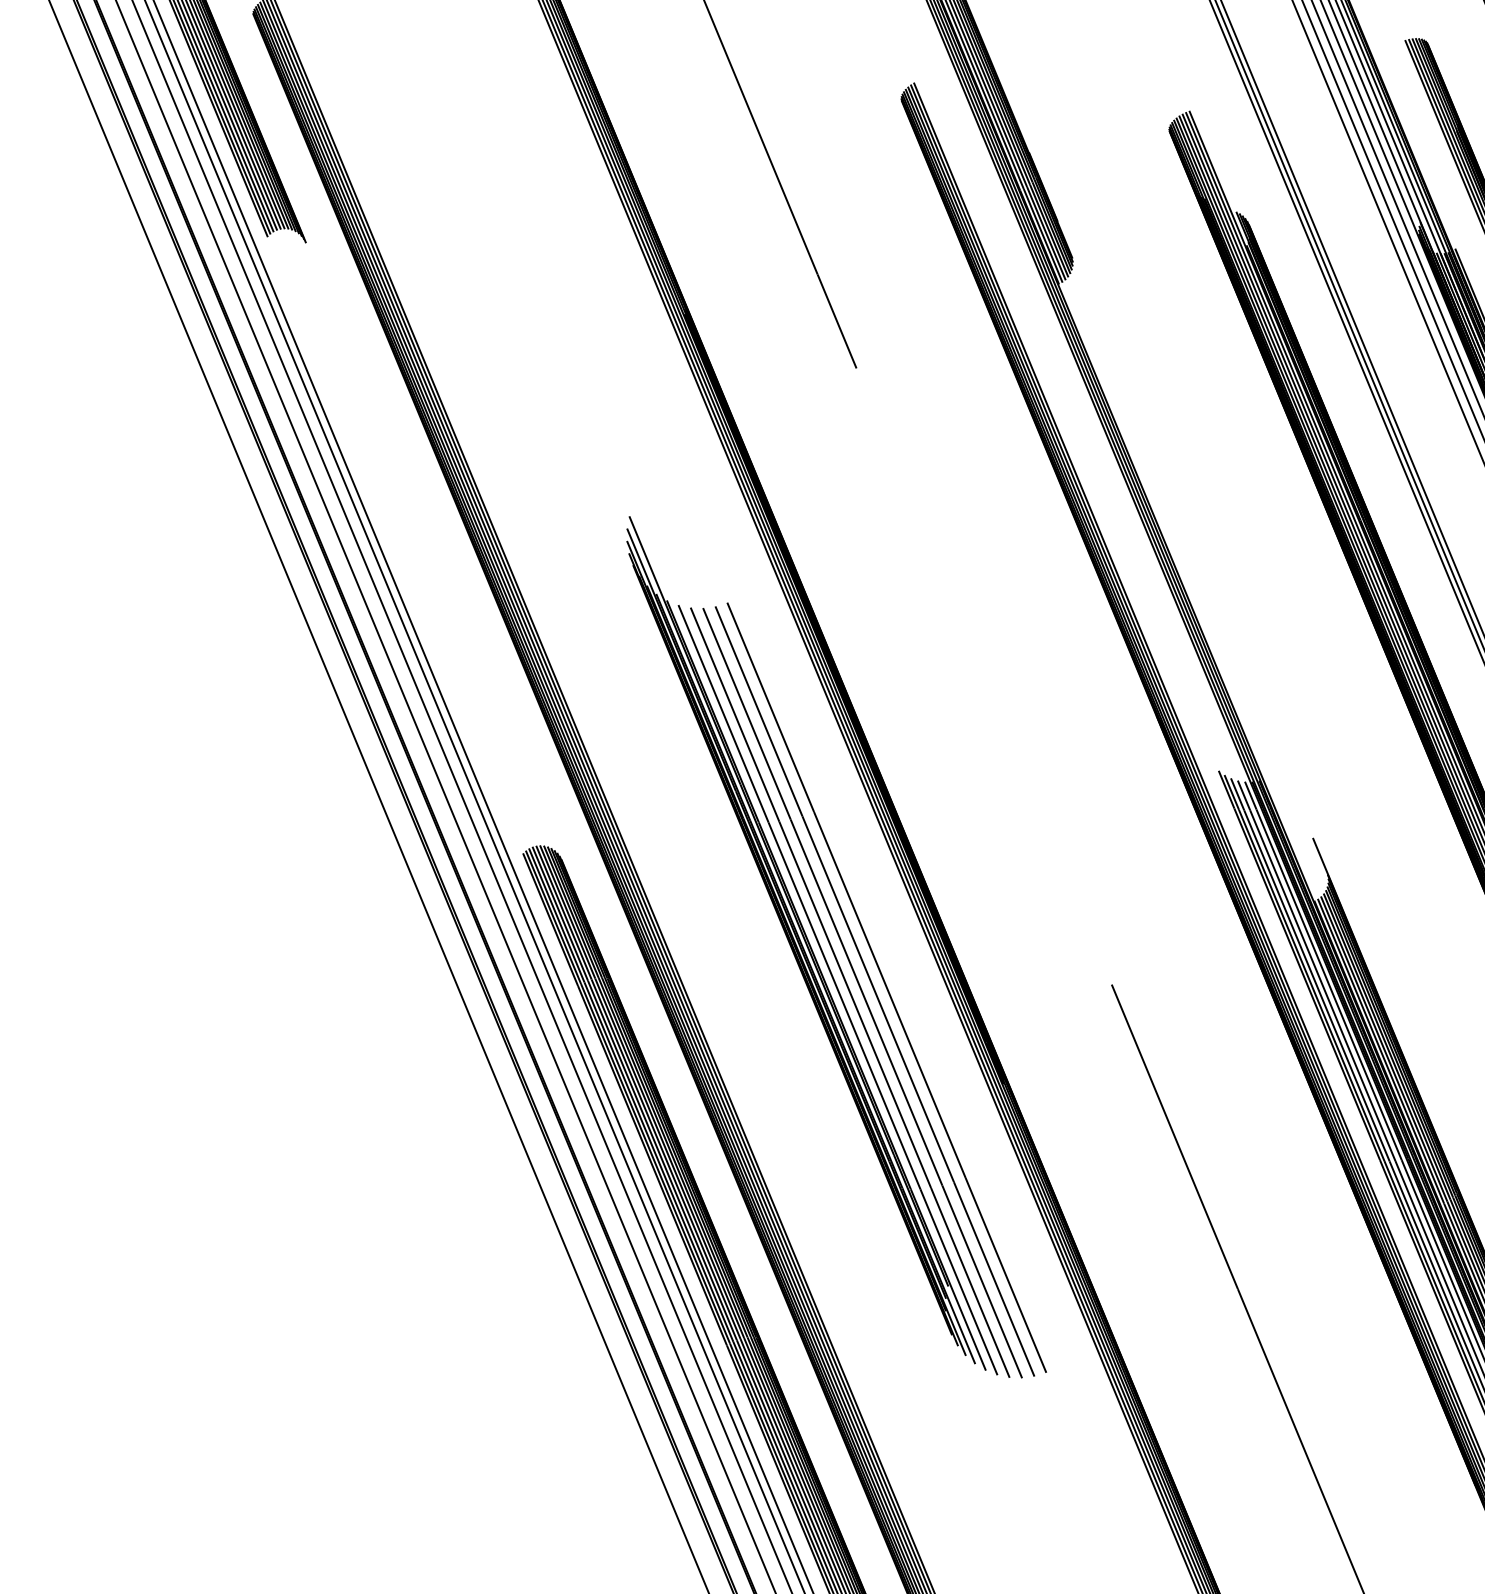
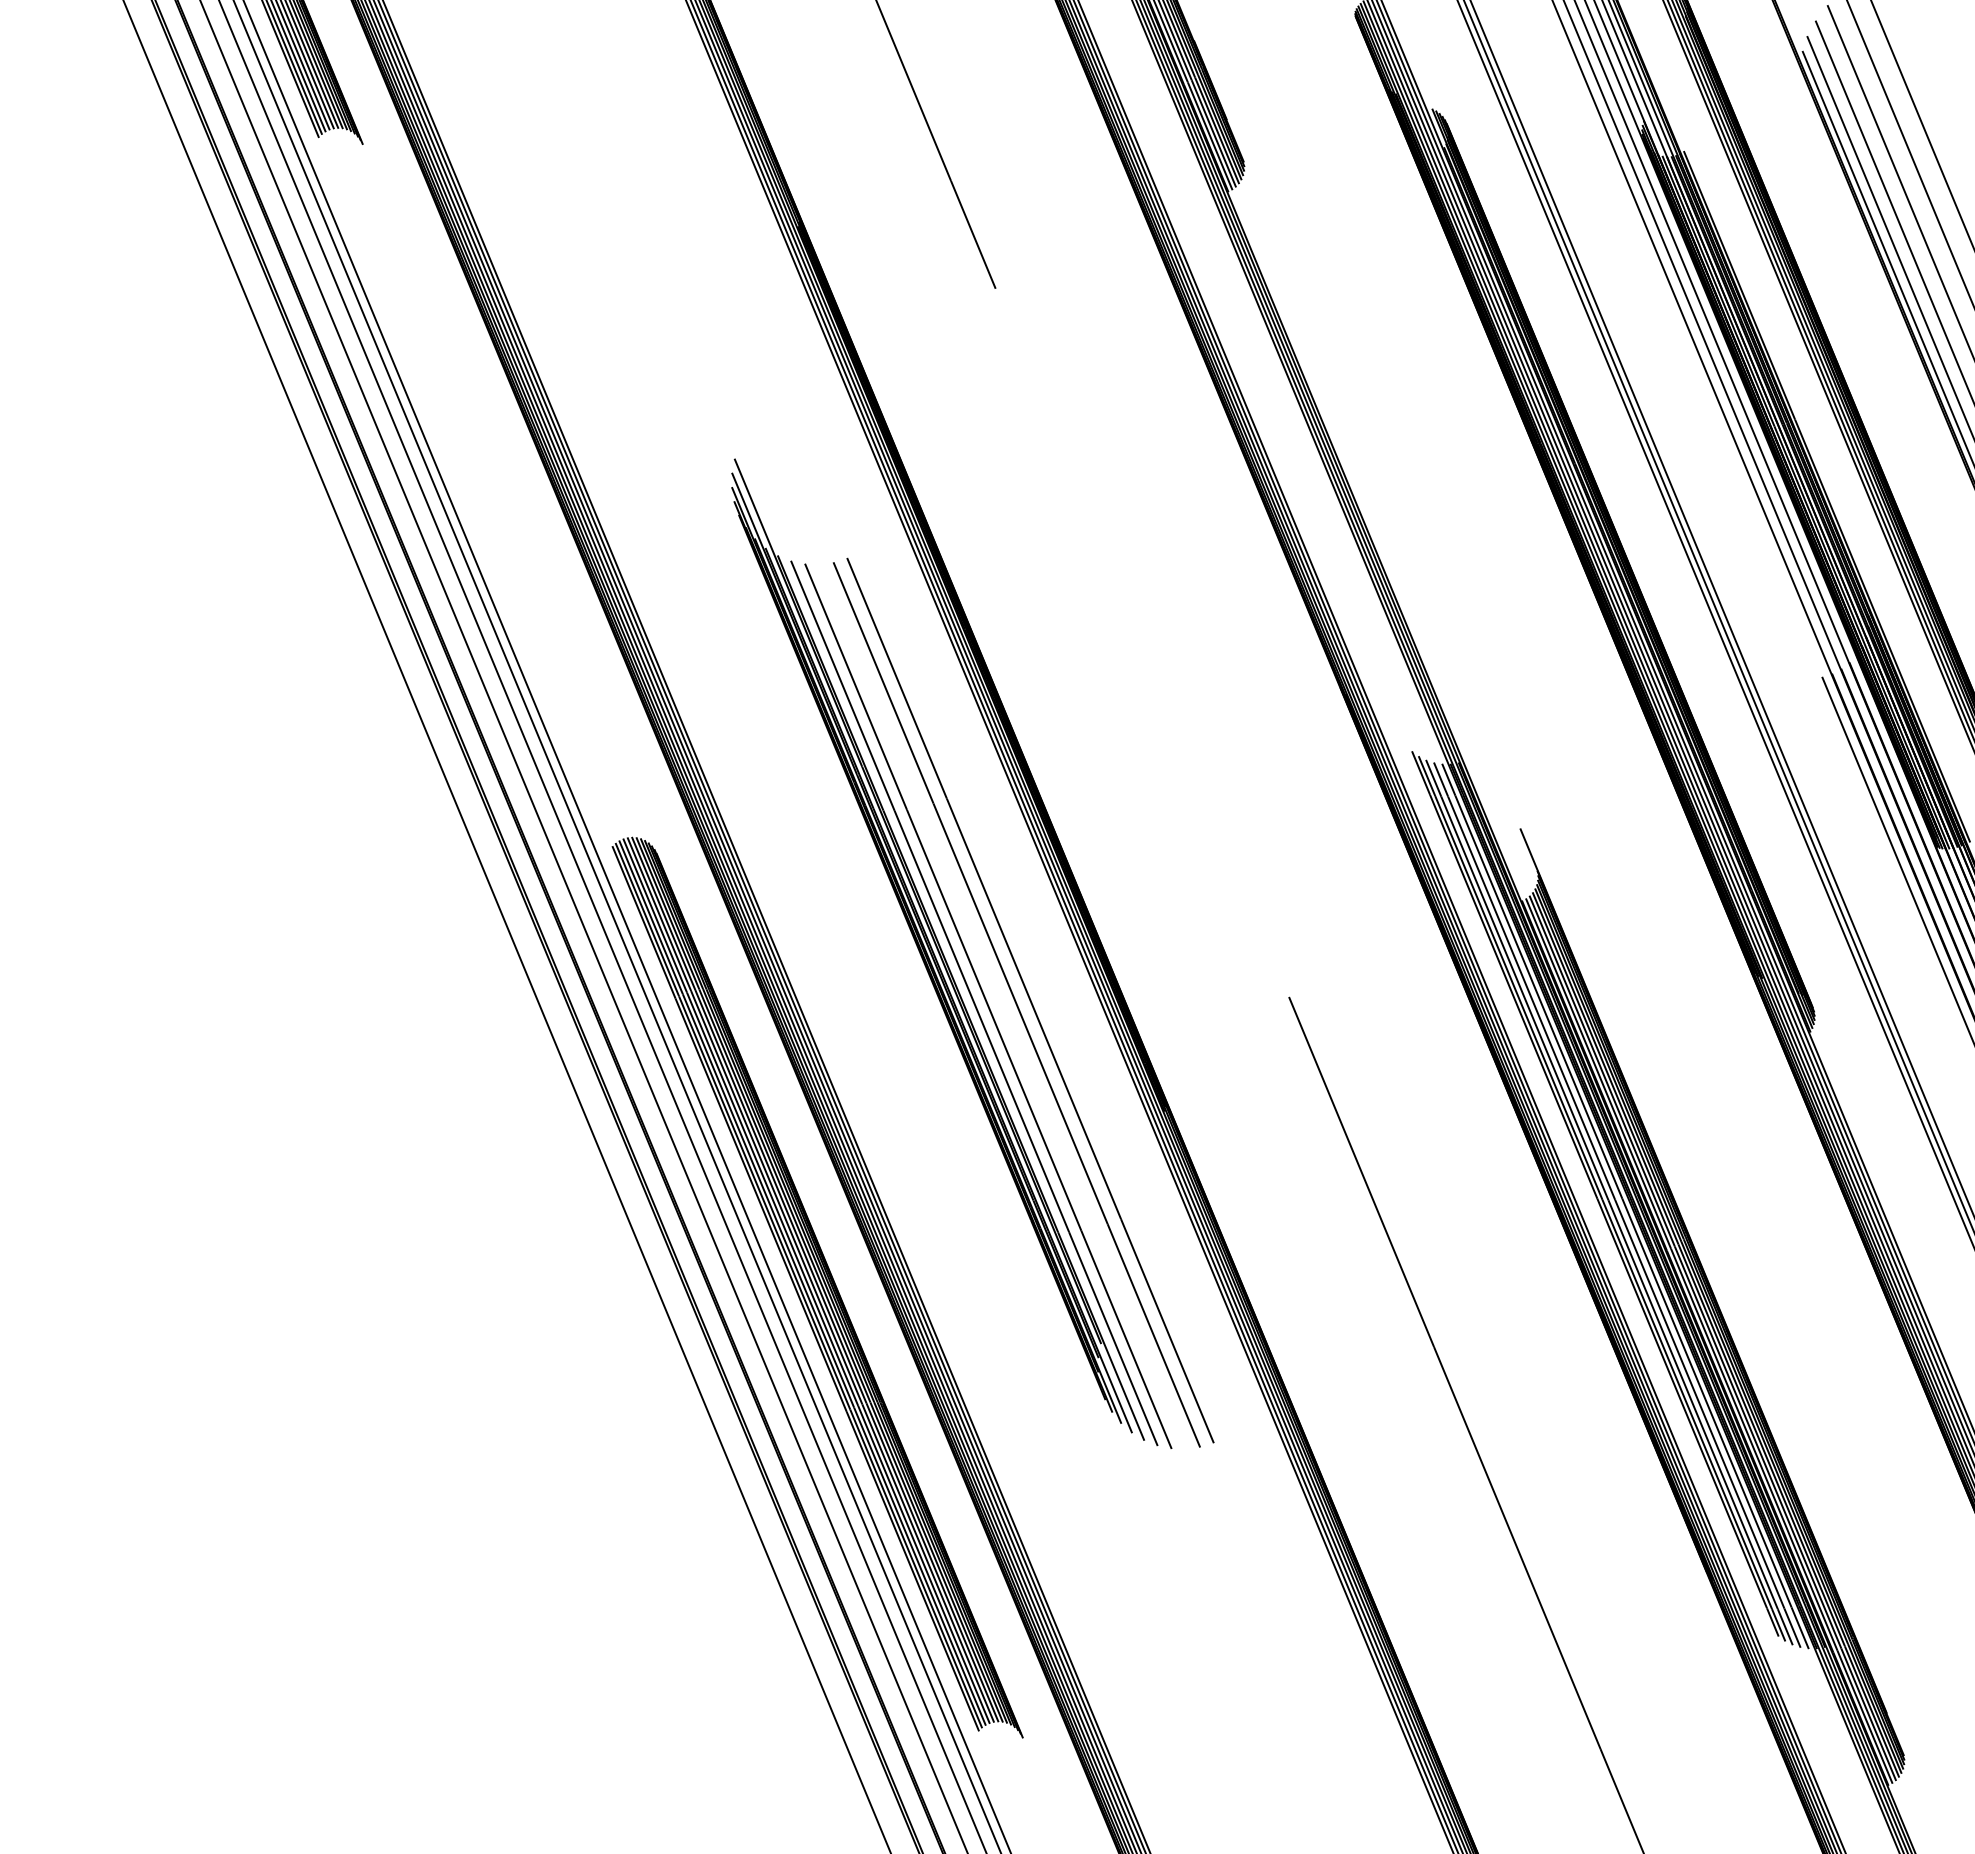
line: (862, 992) -> (1002, 1006), removed

